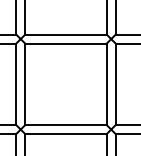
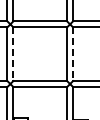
line: (25, 84) -> (13, 54), solid -> dashed
line: (116, 84) -> (73, 54), solid -> dashed

